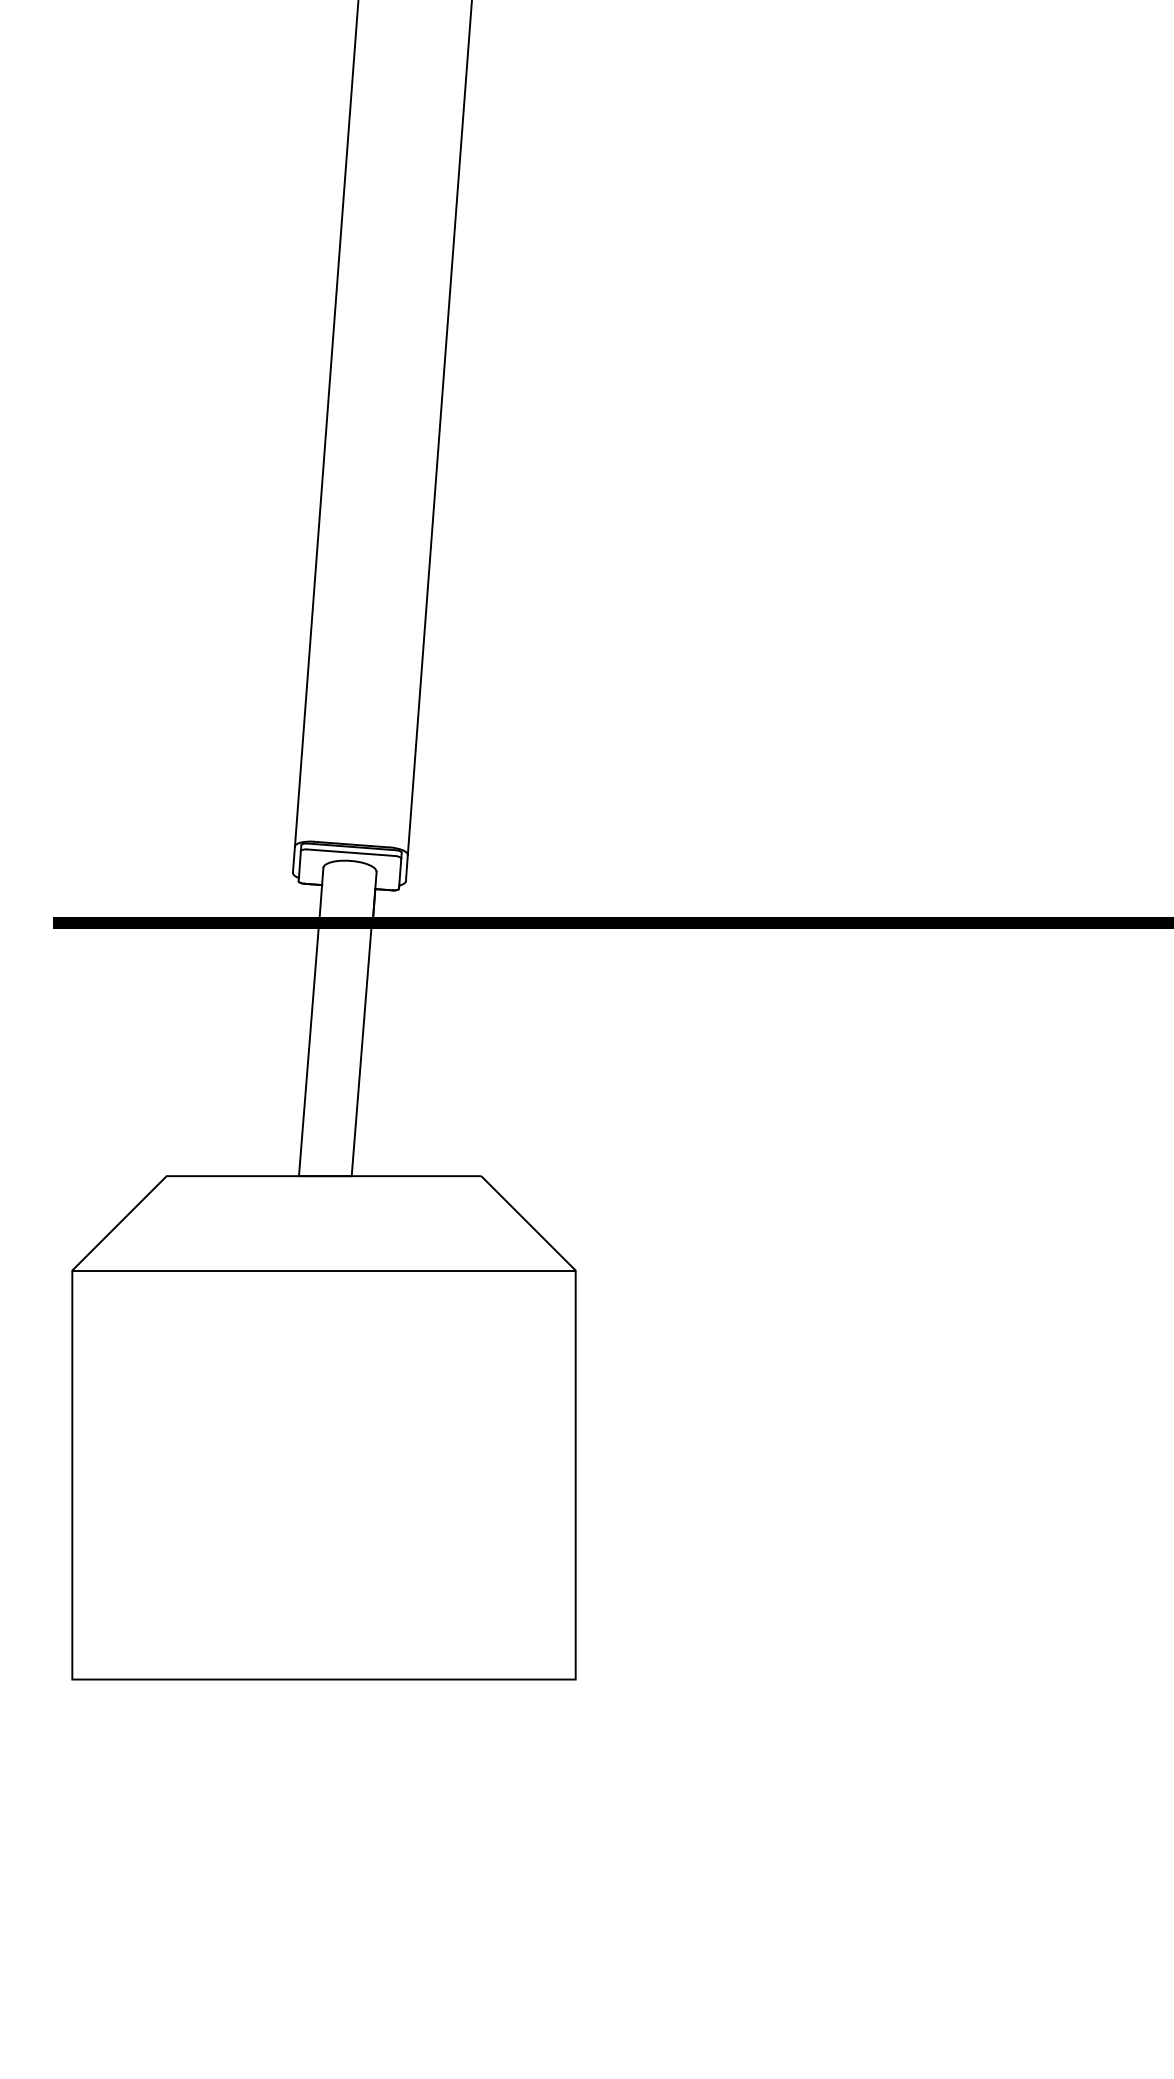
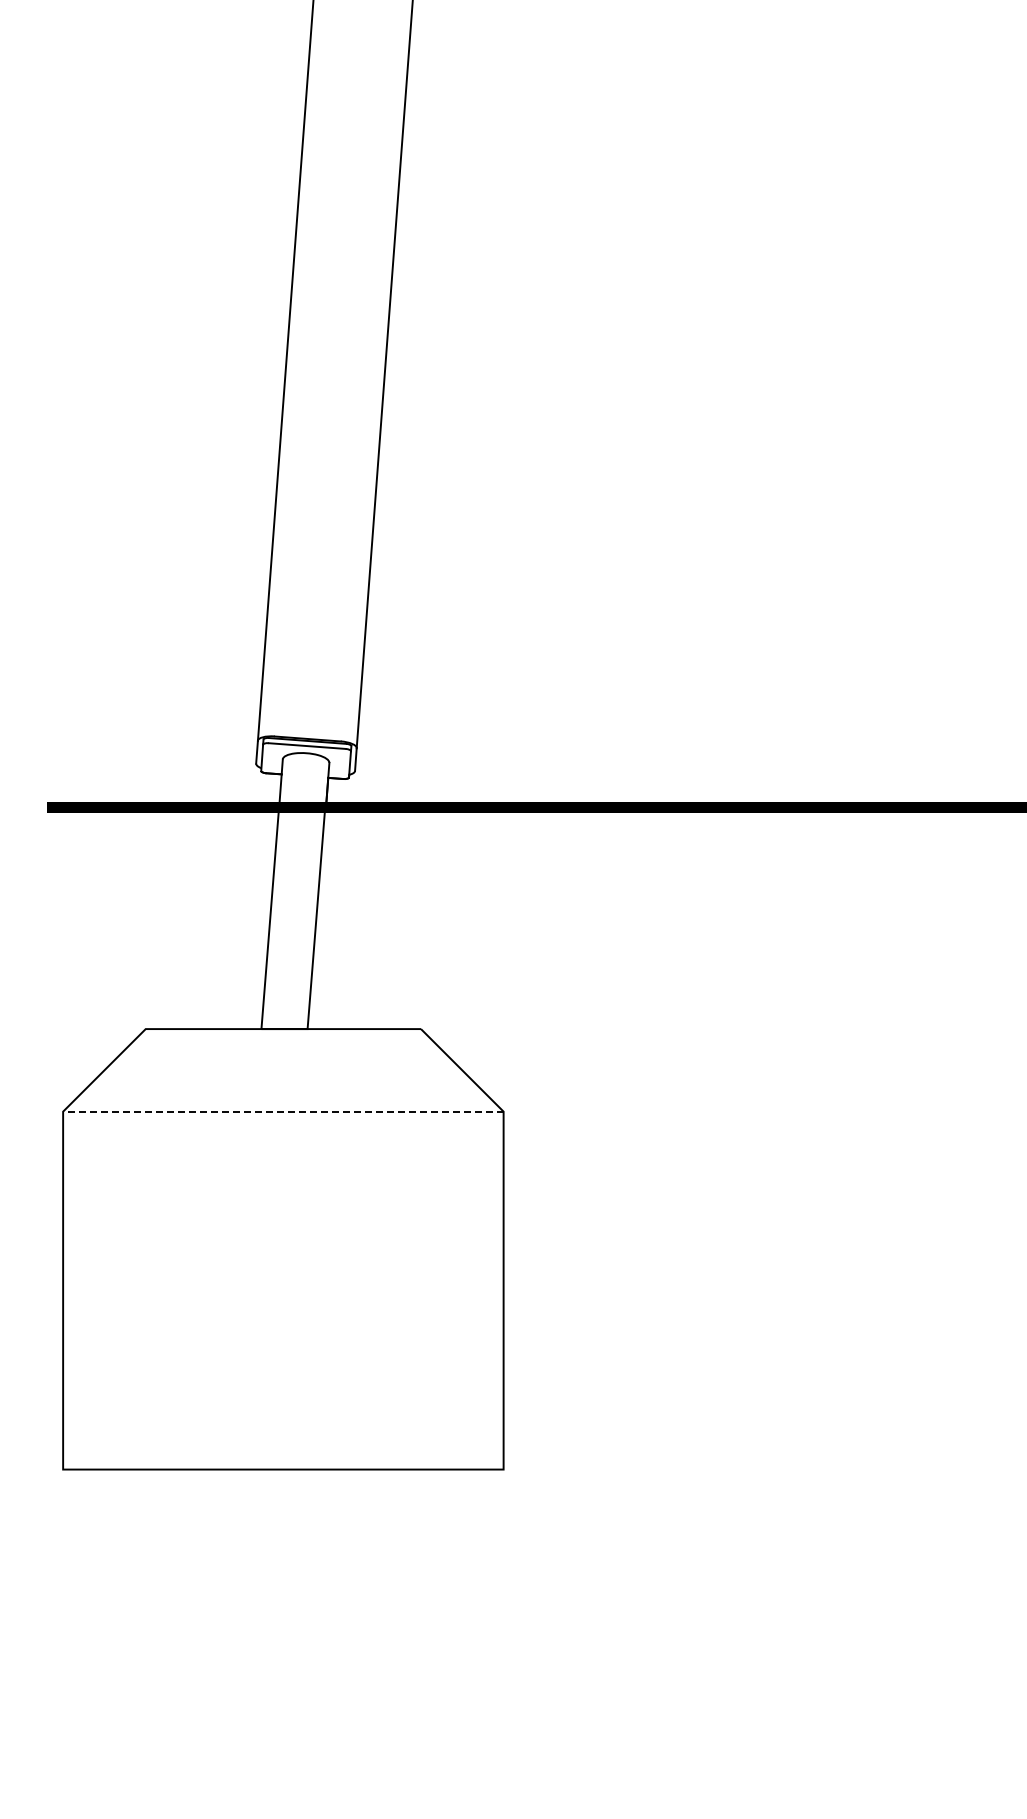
line: (323, 1270) -> (282, 1111), solid -> dashed

